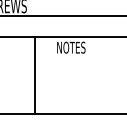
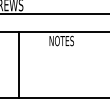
line: (35, 74) -> (19, 64), moved

